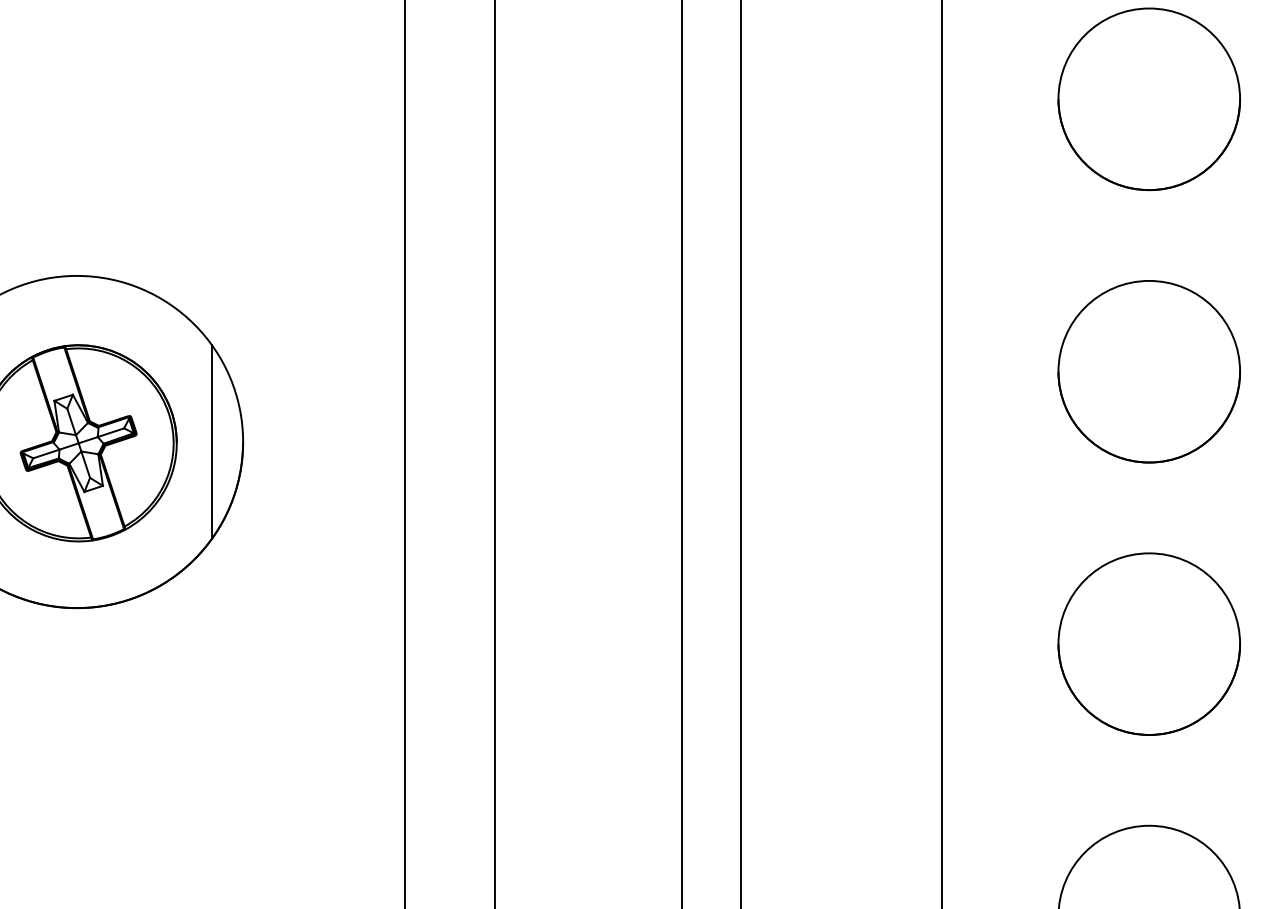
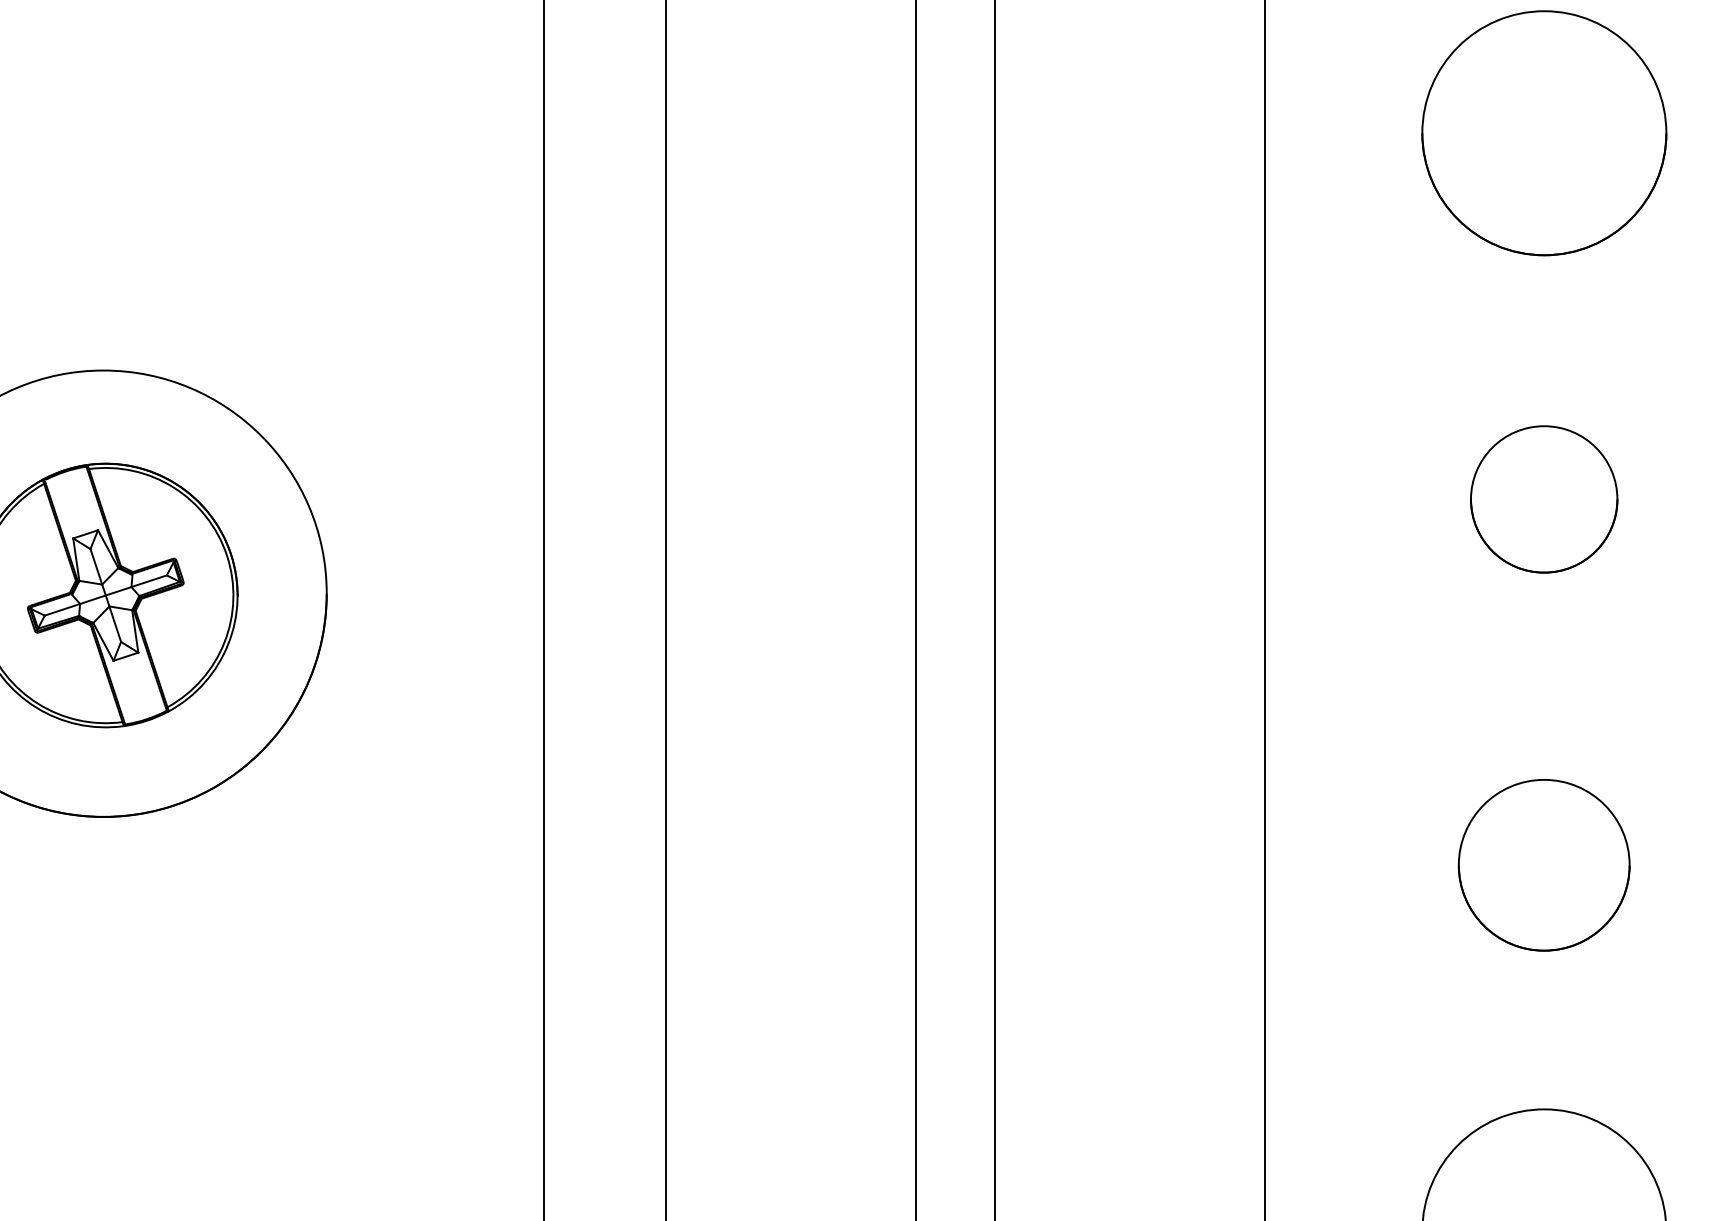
circle: (1148, 371) -> (1543, 498), size x0.6
line: (211, 441) -> (284, 593), removed
circle: (1148, 643) -> (1543, 864), size x0.7

